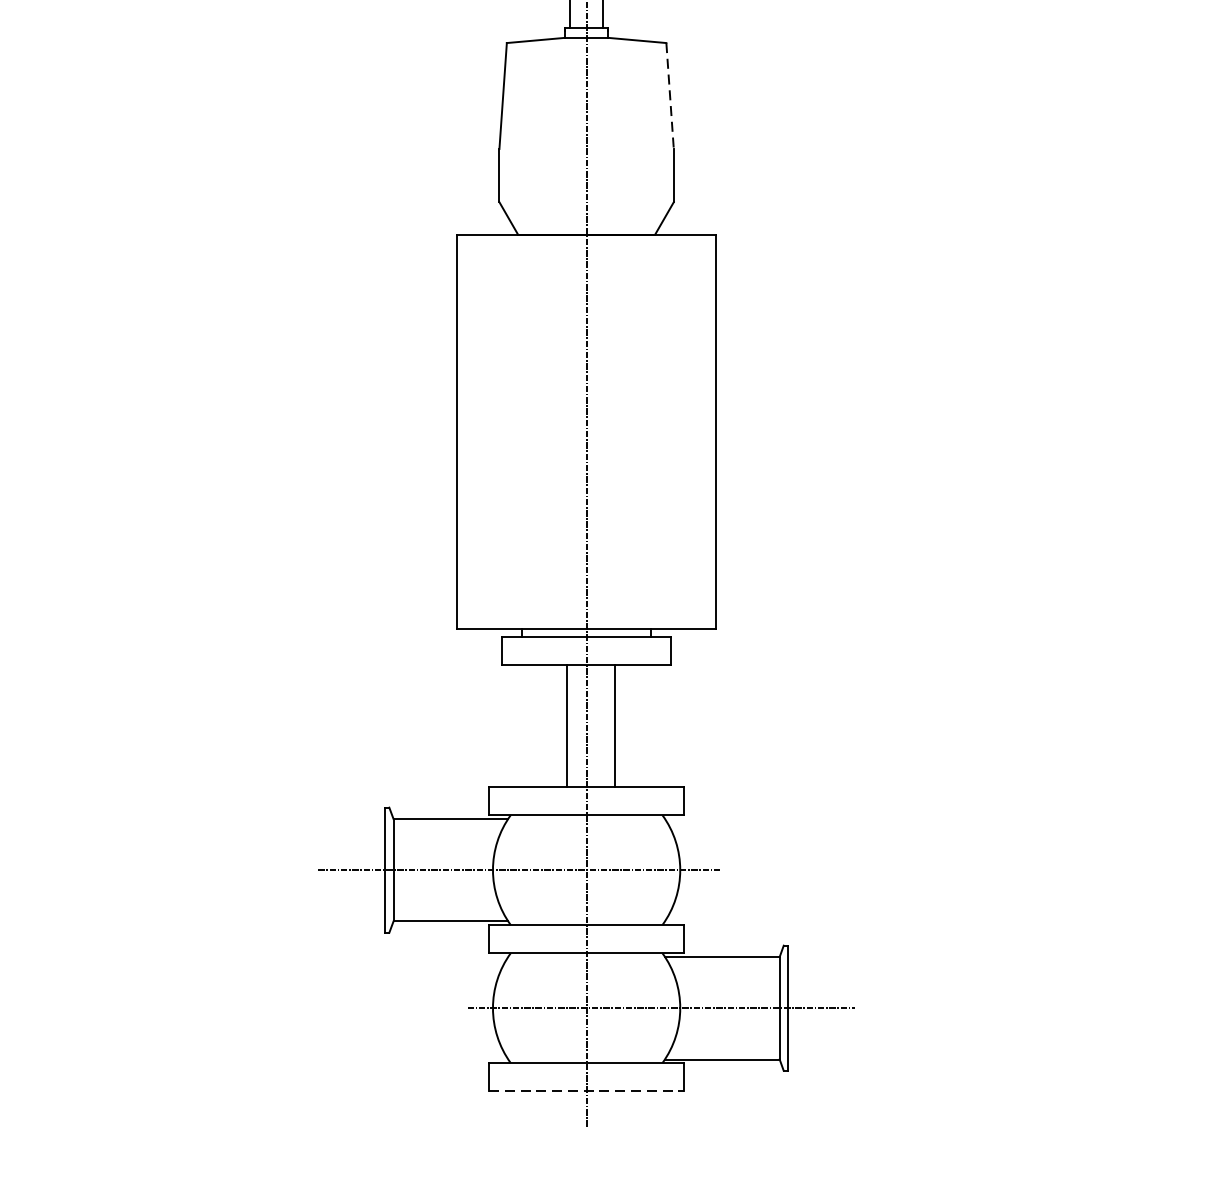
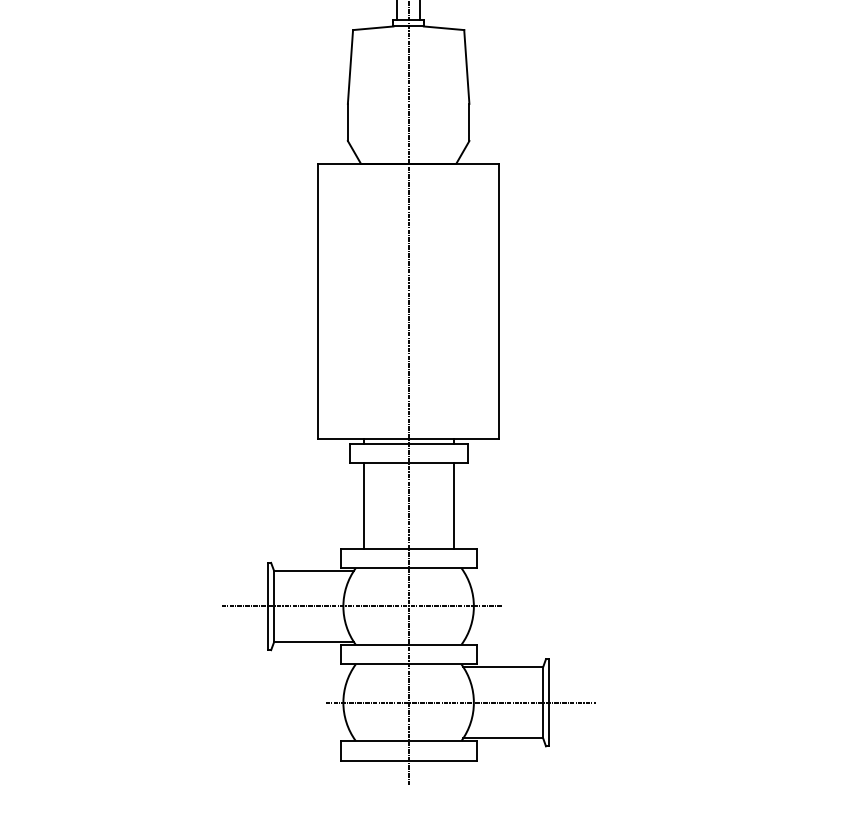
line: (669, 95) -> (466, 66), dashed -> solid
line: (566, 725) -> (363, 505), moved
line: (615, 725) -> (453, 505), moved
line: (587, 1091) -> (409, 760), dashed -> solid

